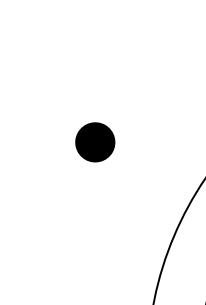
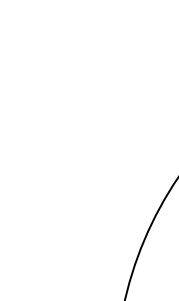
part: (95, 142) -> (59, 137), removed

